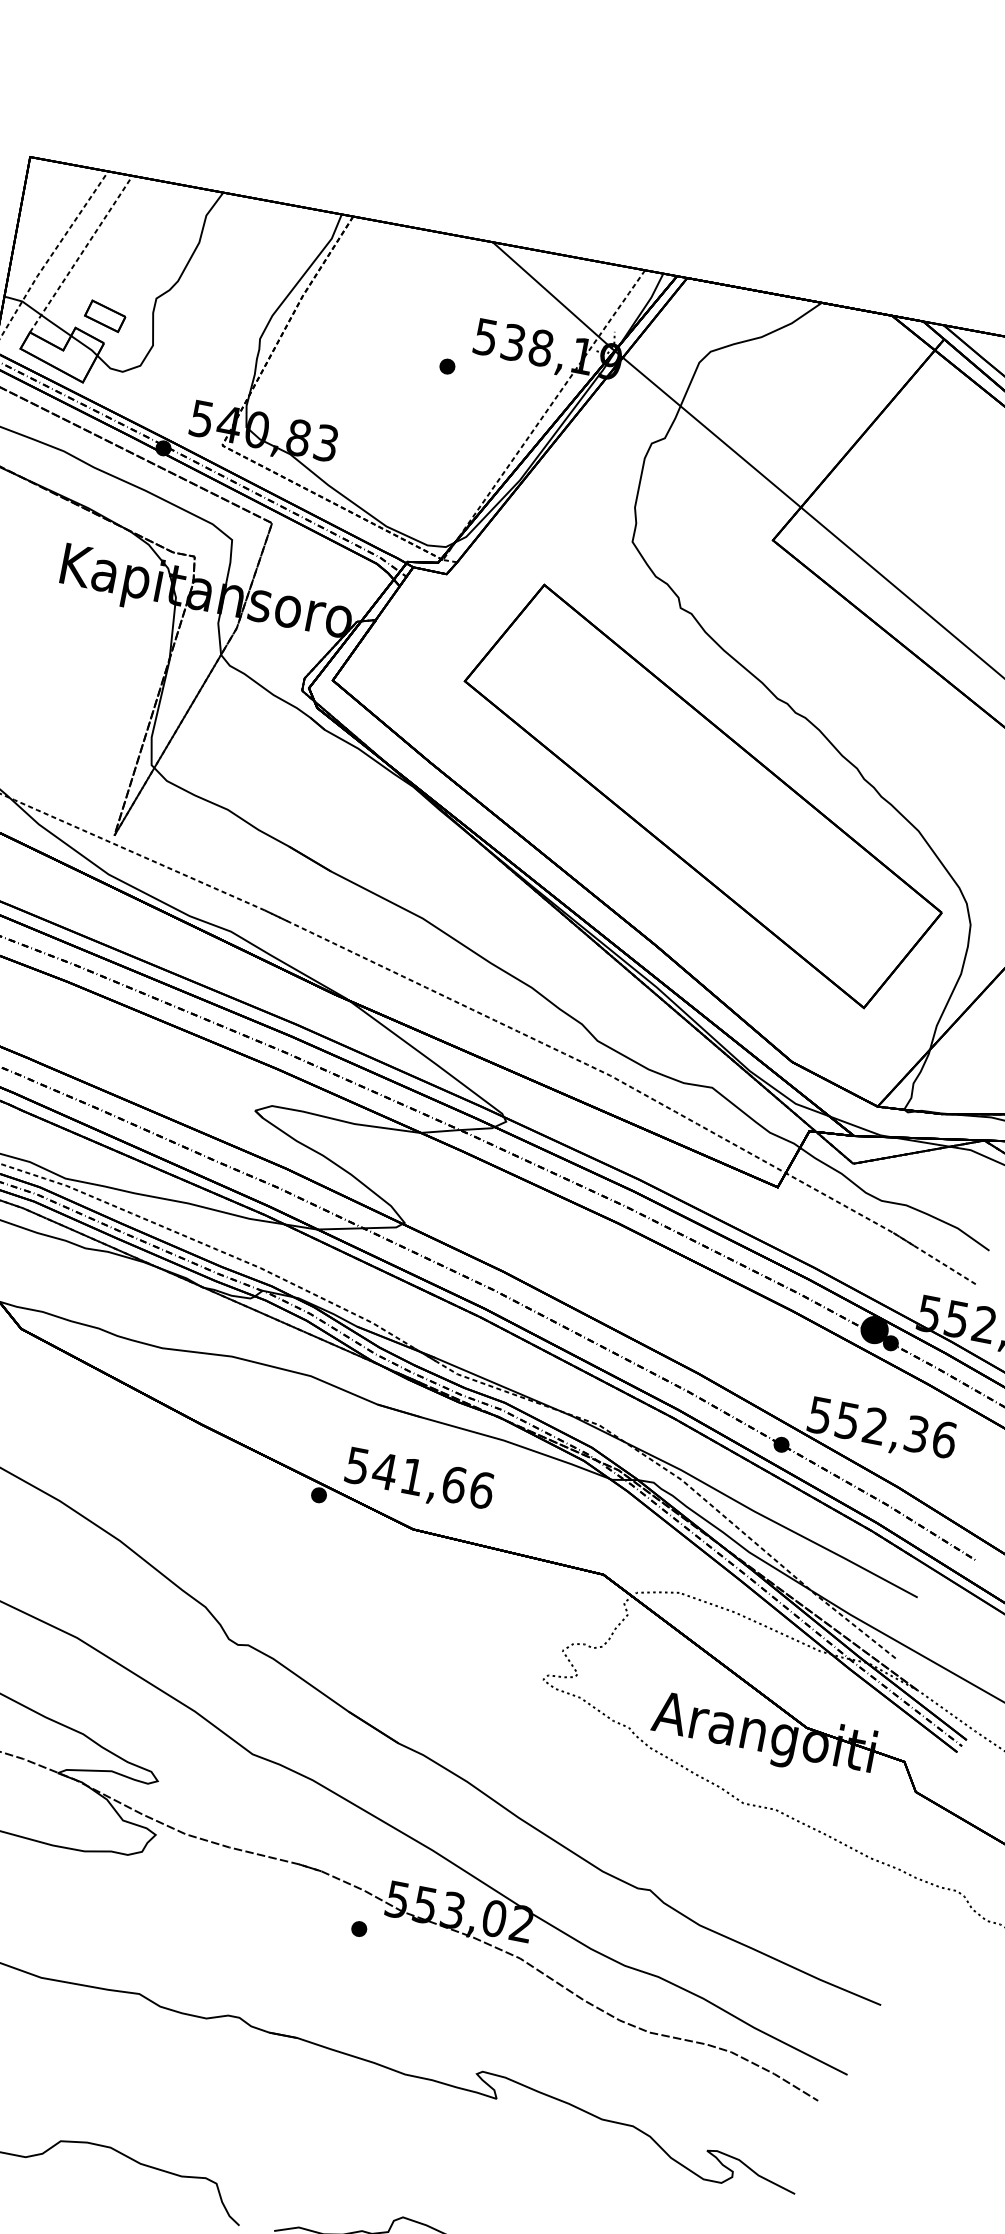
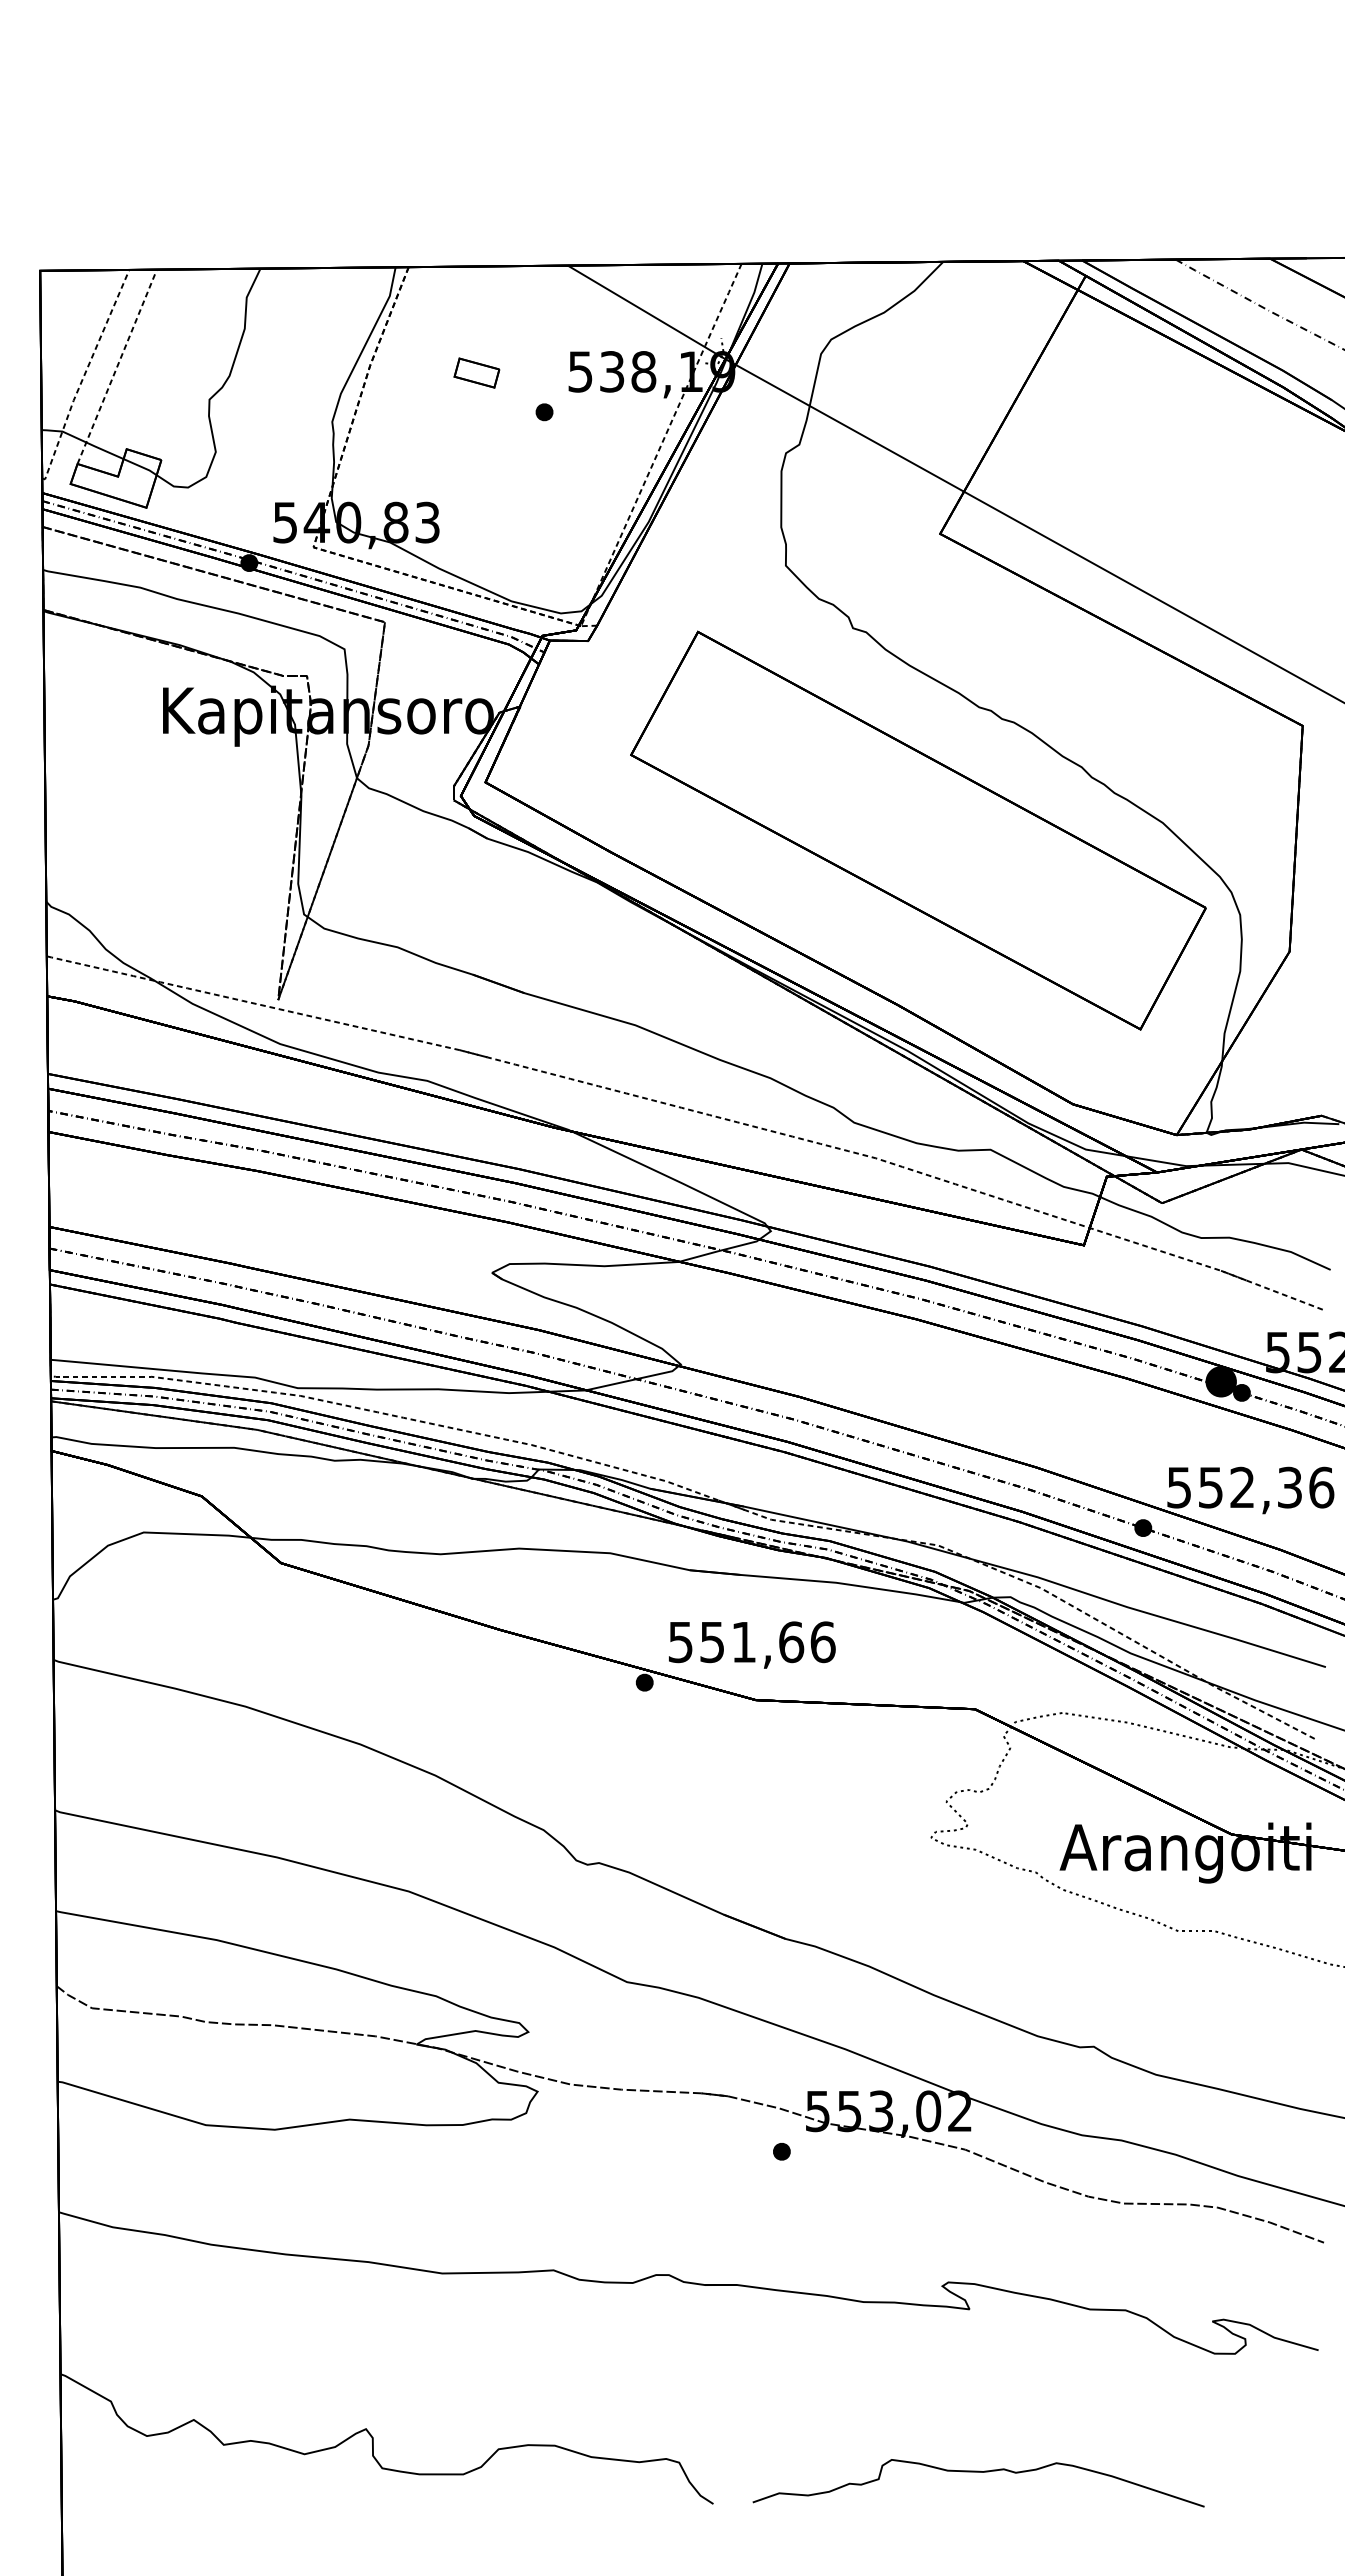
part: (104, 315) -> (476, 372), moved
text: (385, 1471) -> (712, 1642), 541,66 -> 551,66

